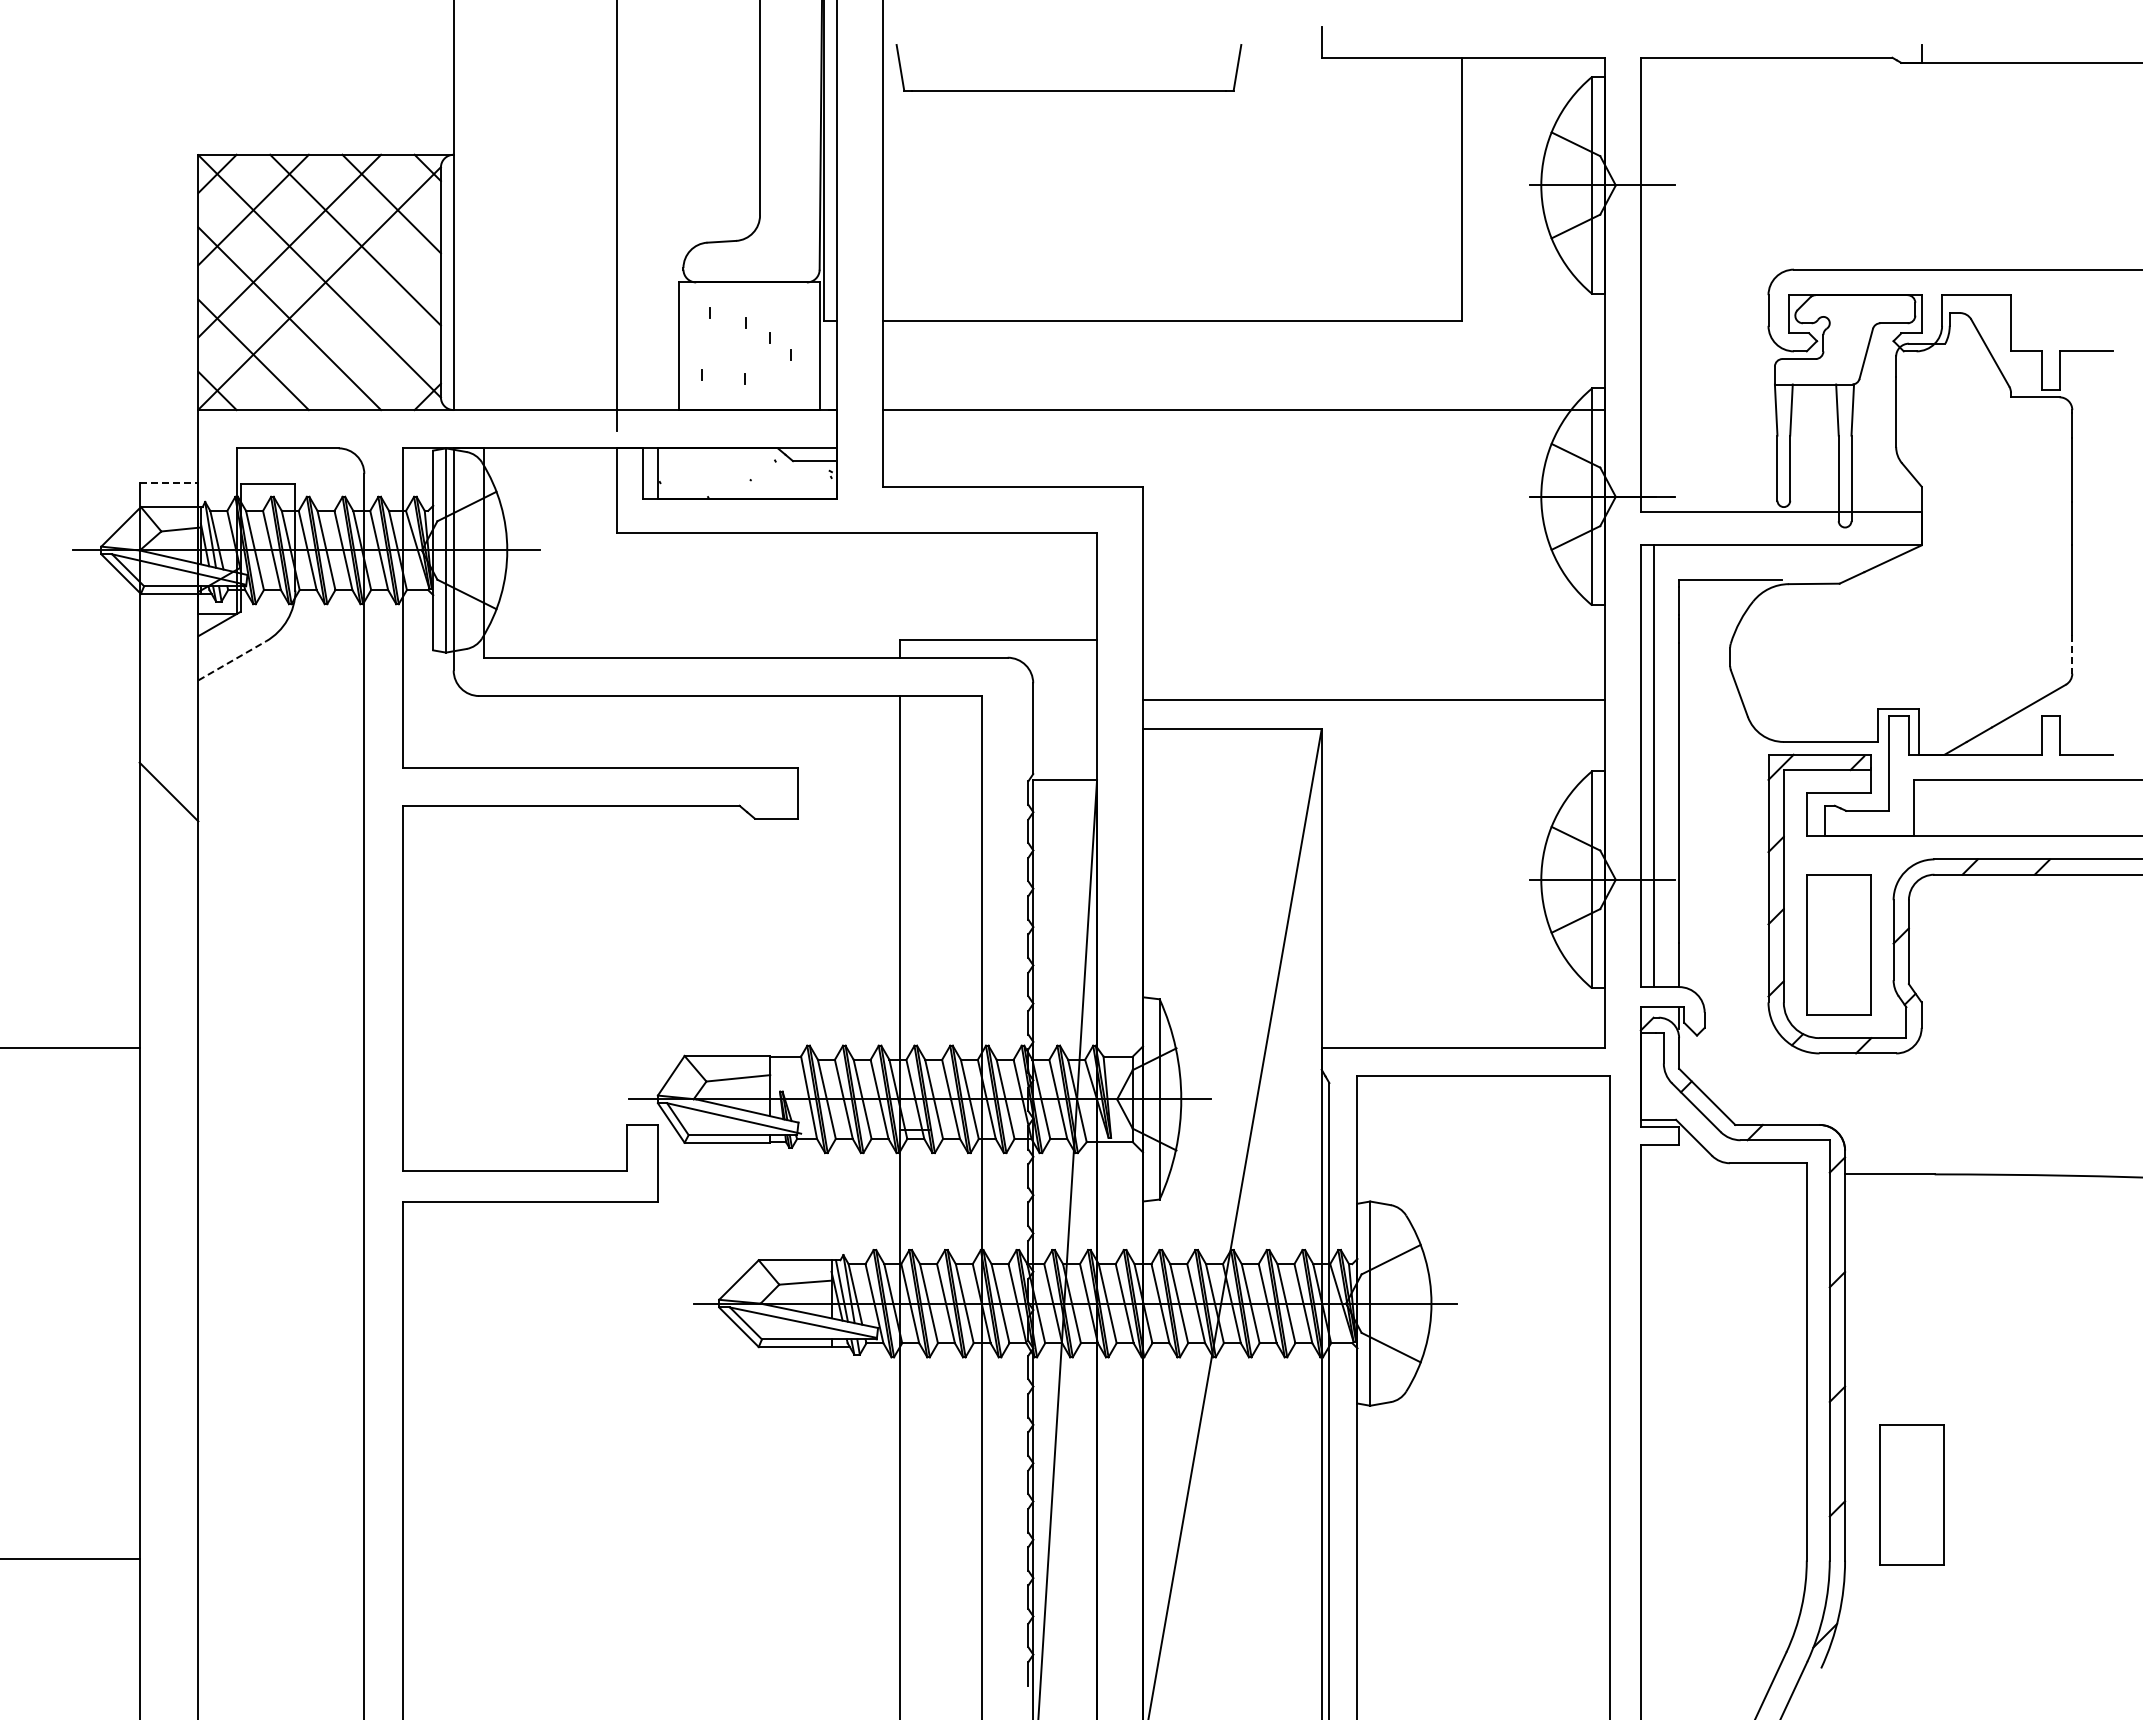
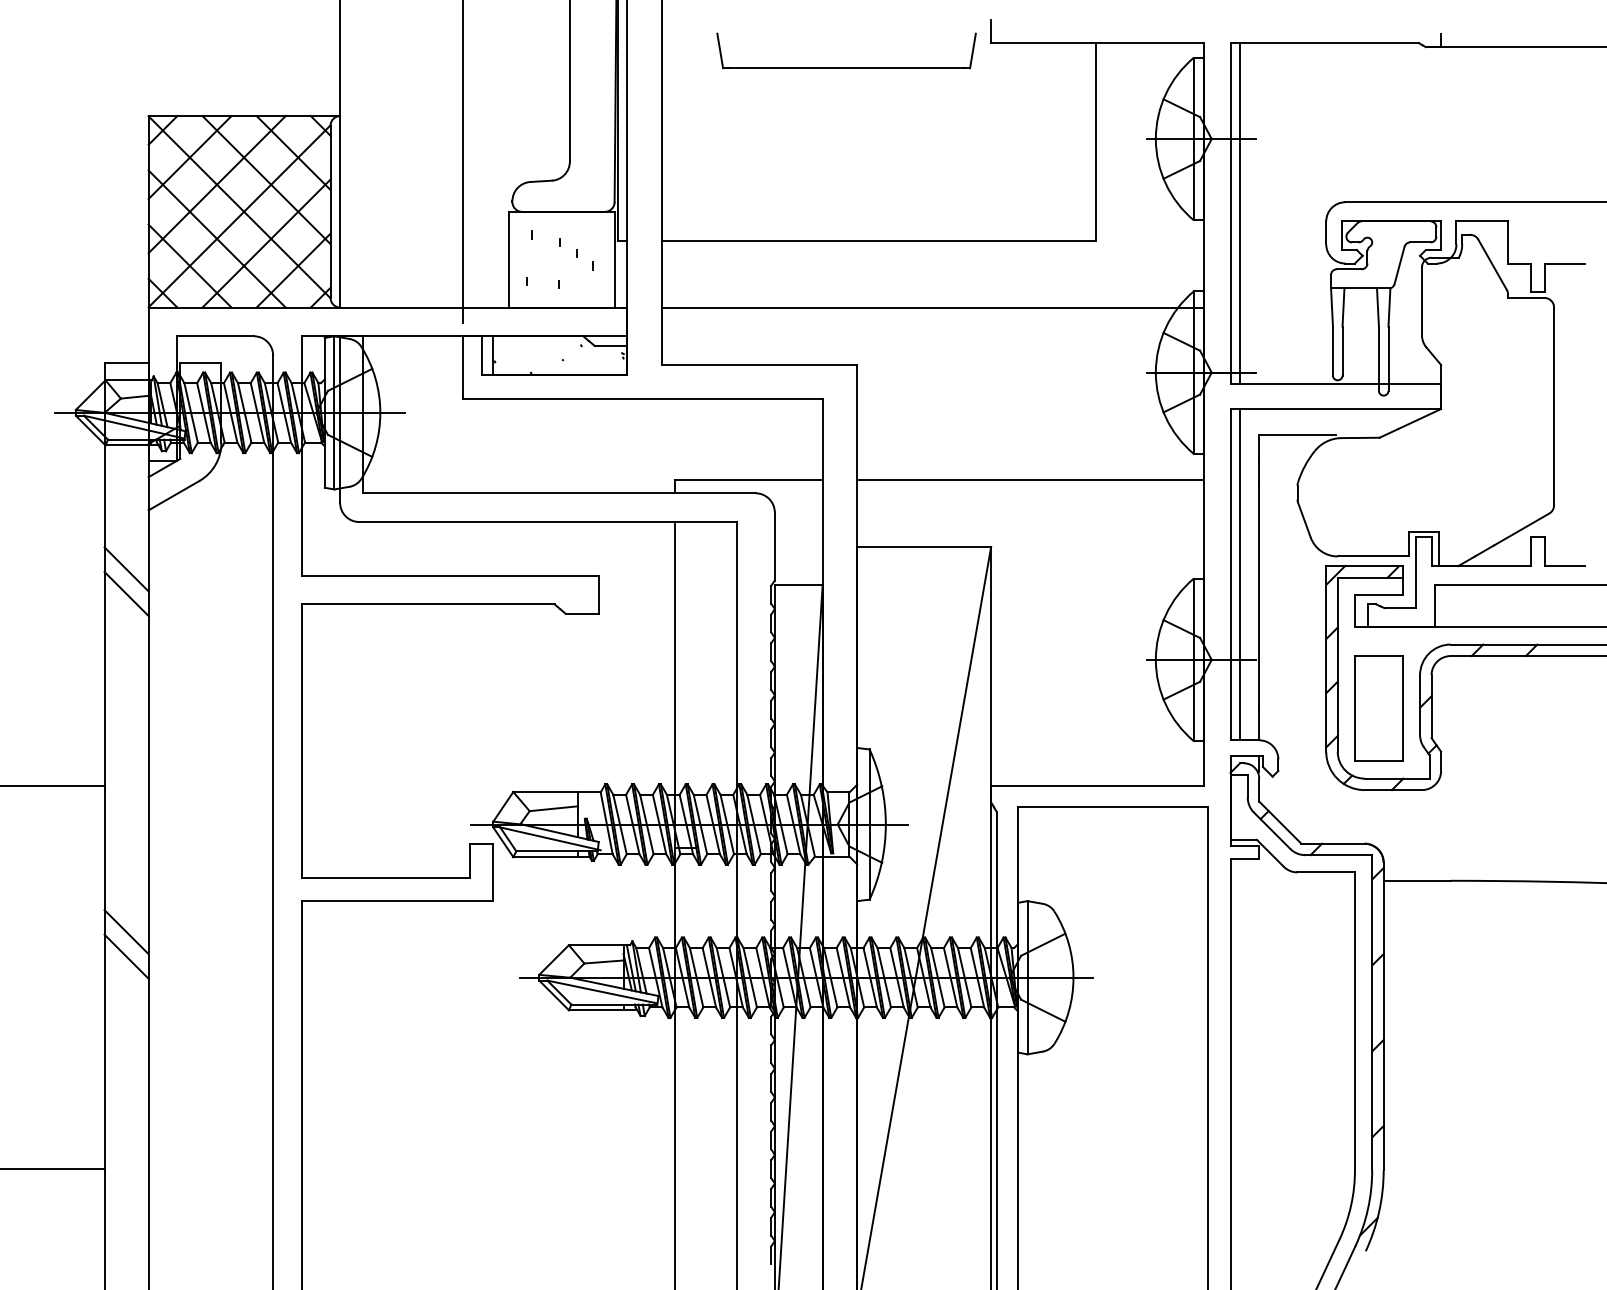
part: (1068, 90) -> (846, 67), moved
line: (1653, 284) -> (1240, 213), added
line: (355, 324) -> (266, 243), added
line: (391, 360) -> (293, 270), added
line: (169, 483) -> (127, 362), dashed -> solid
line: (2072, 654) -> (1554, 490), dashed -> solid
line: (232, 660) -> (174, 495), dashed -> solid
line: (1374, 699) -> (1030, 479), moved
line: (168, 758) -> (126, 568), added
line: (168, 1242) -> (126, 931), added
line: (168, 1275) -> (126, 956), added
part: (1911, 1494) -> (1433, 1120), removed

